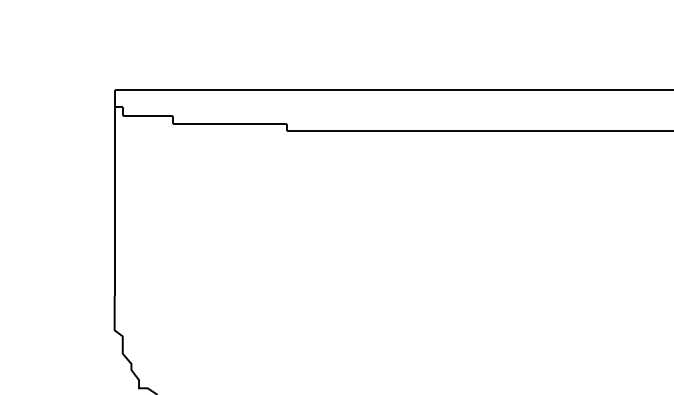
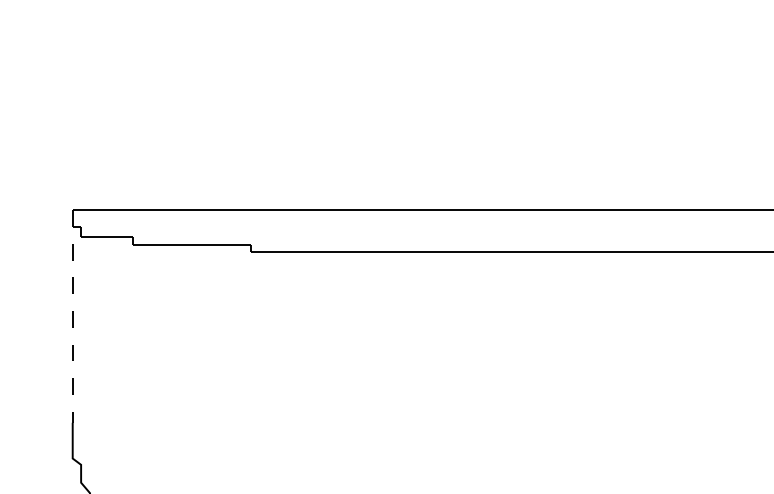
line: (114, 193) -> (72, 317), solid -> dashed

